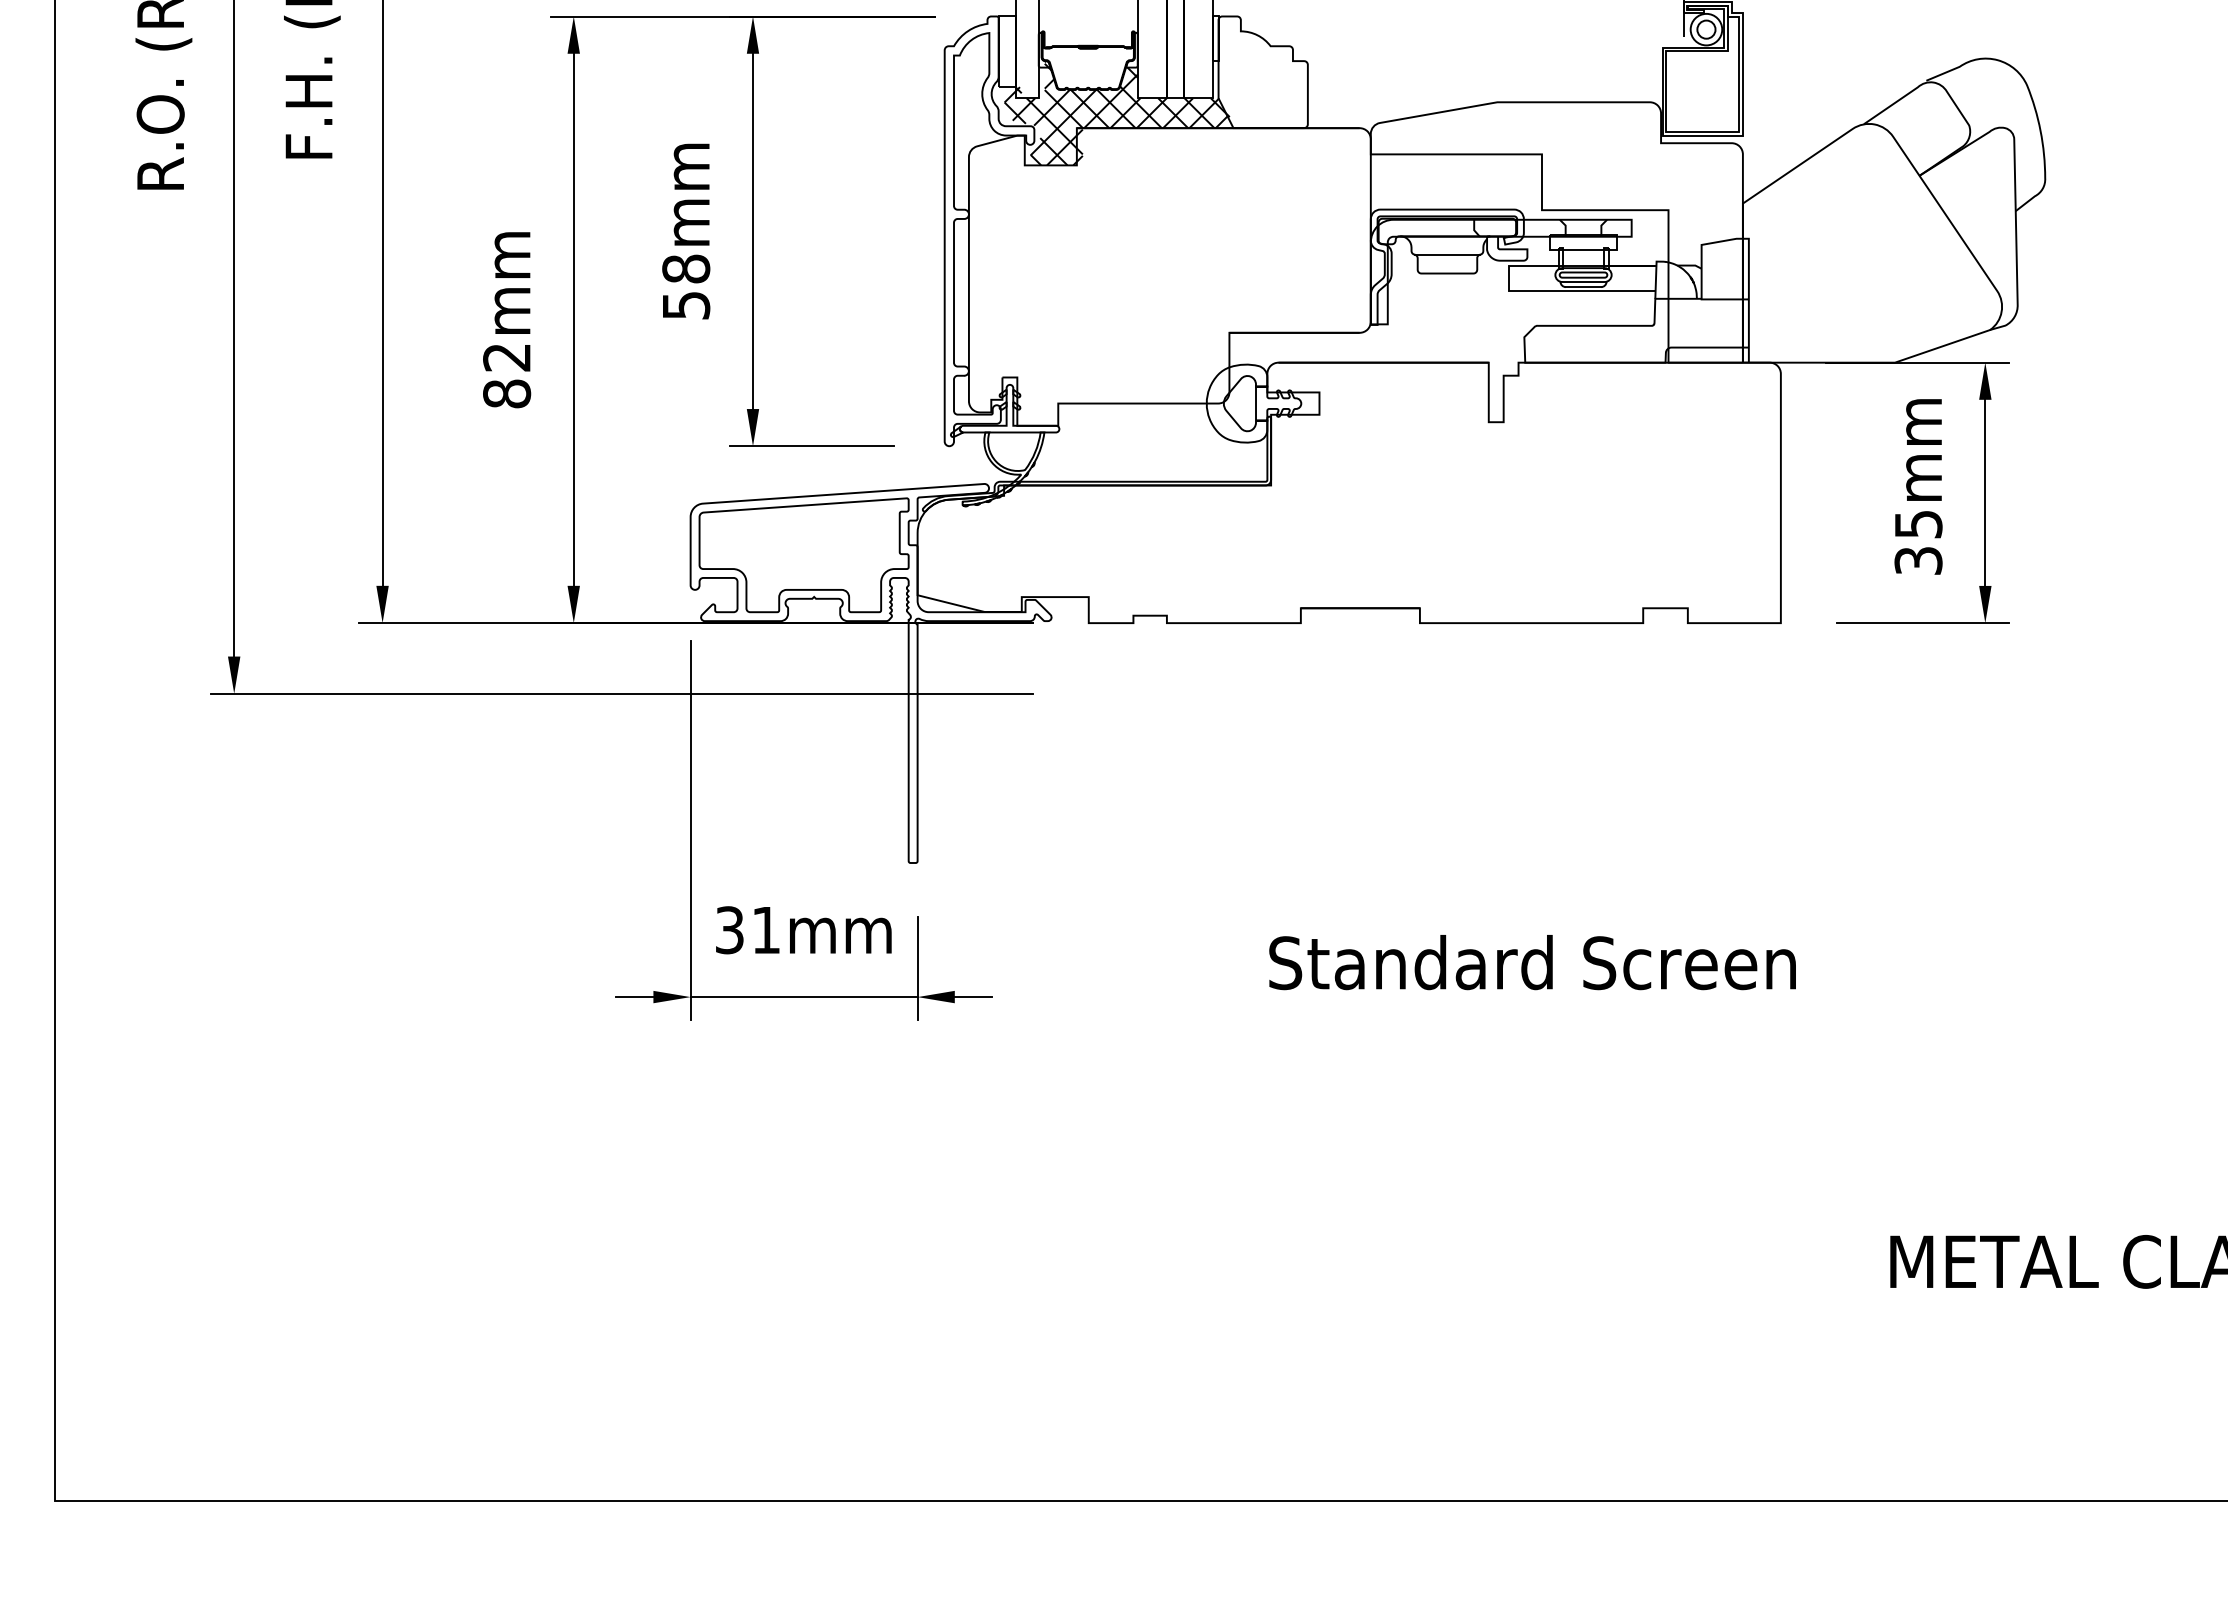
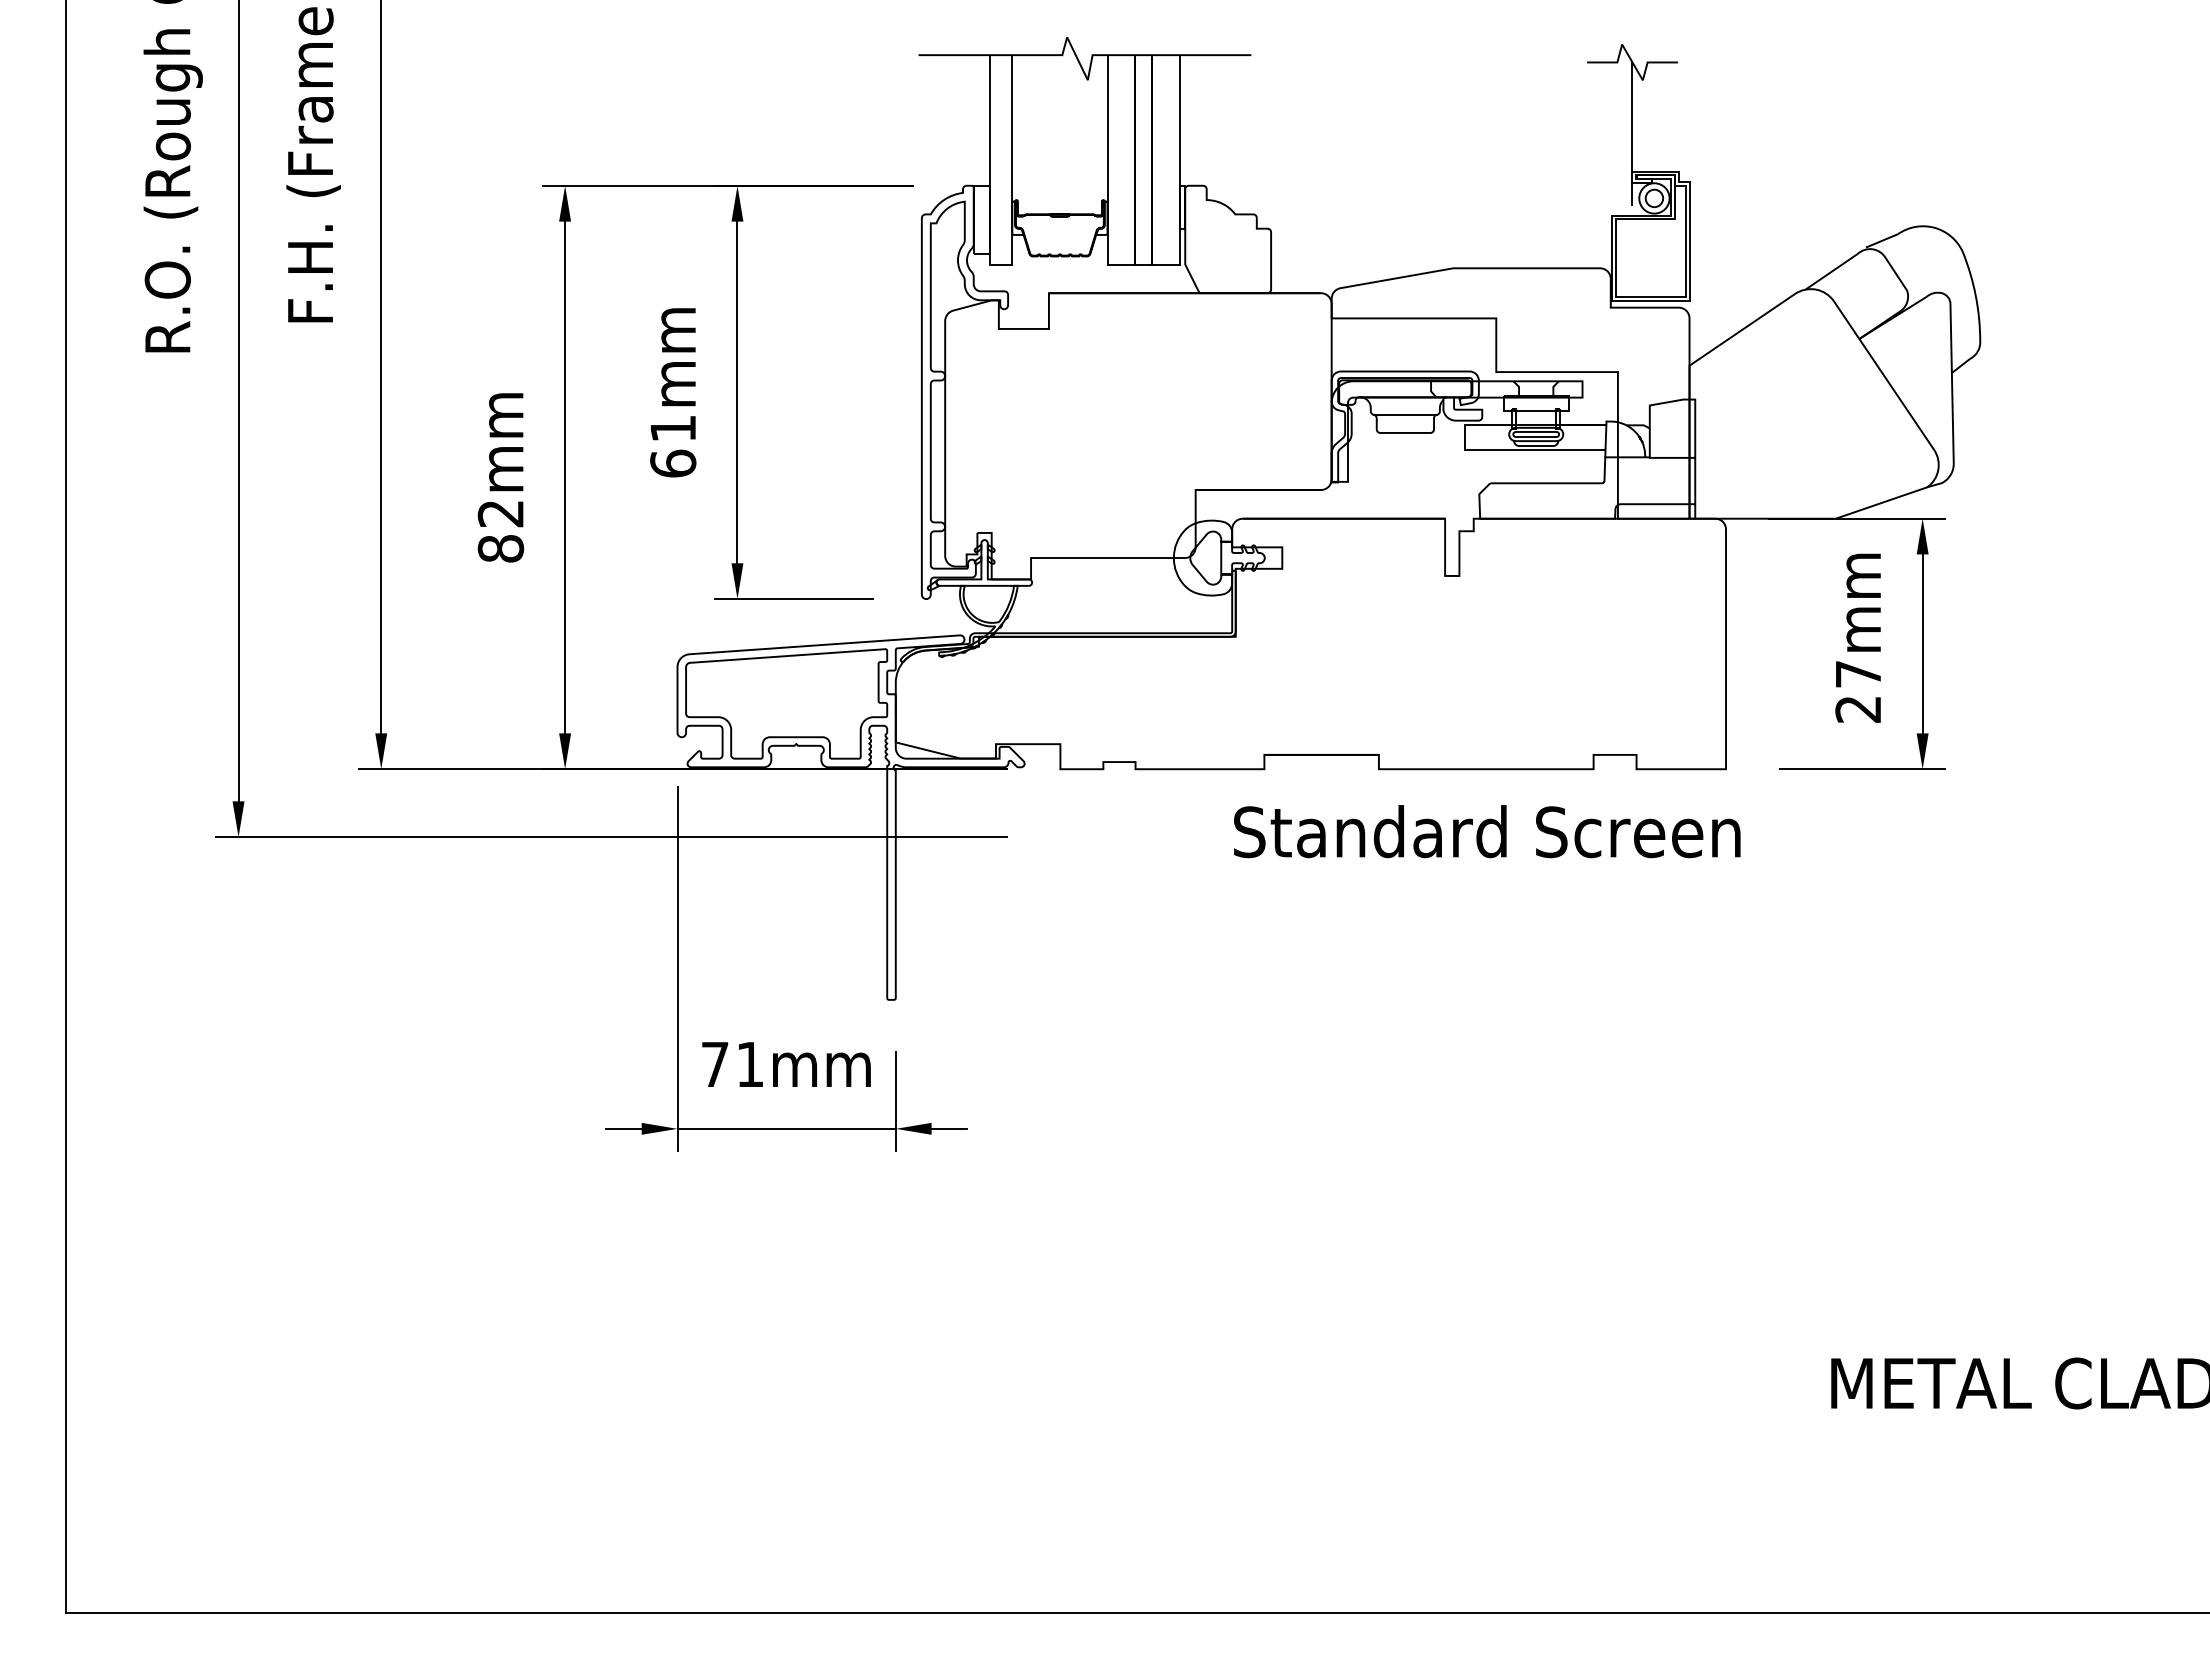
hatch: (1116, 112) -> (1087, 278), removed
text: (686, 286) -> (673, 445), 58mm -> 61mm
text: (1918, 542) -> (1858, 691), 35mm -> 27mm
text: (730, 930) -> (715, 1064), 31mm -> 71mm
text: (1532, 962) -> (1487, 831), moved

